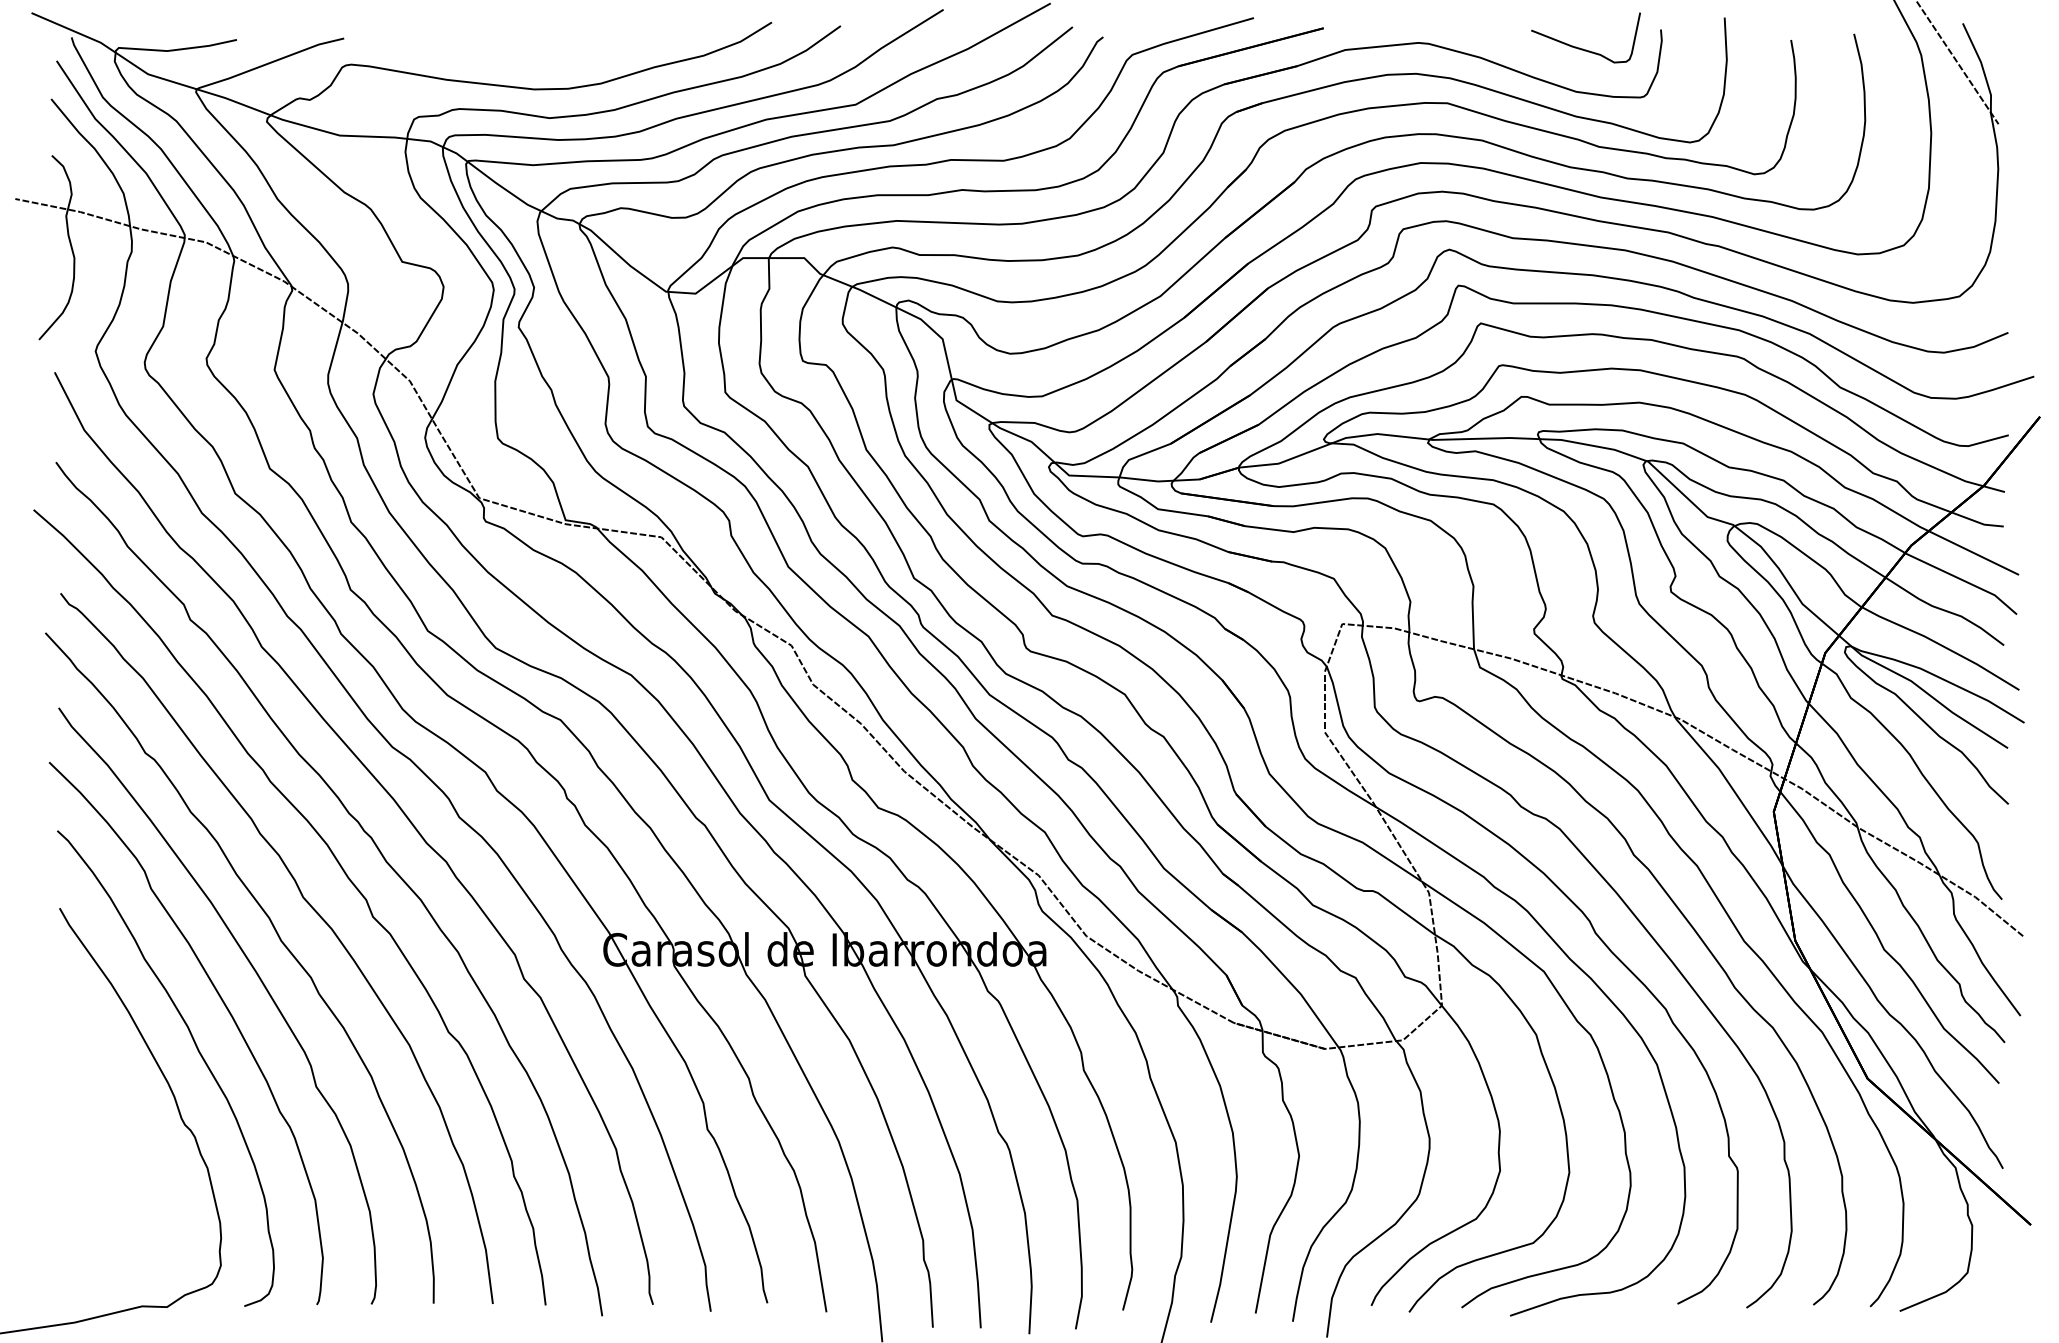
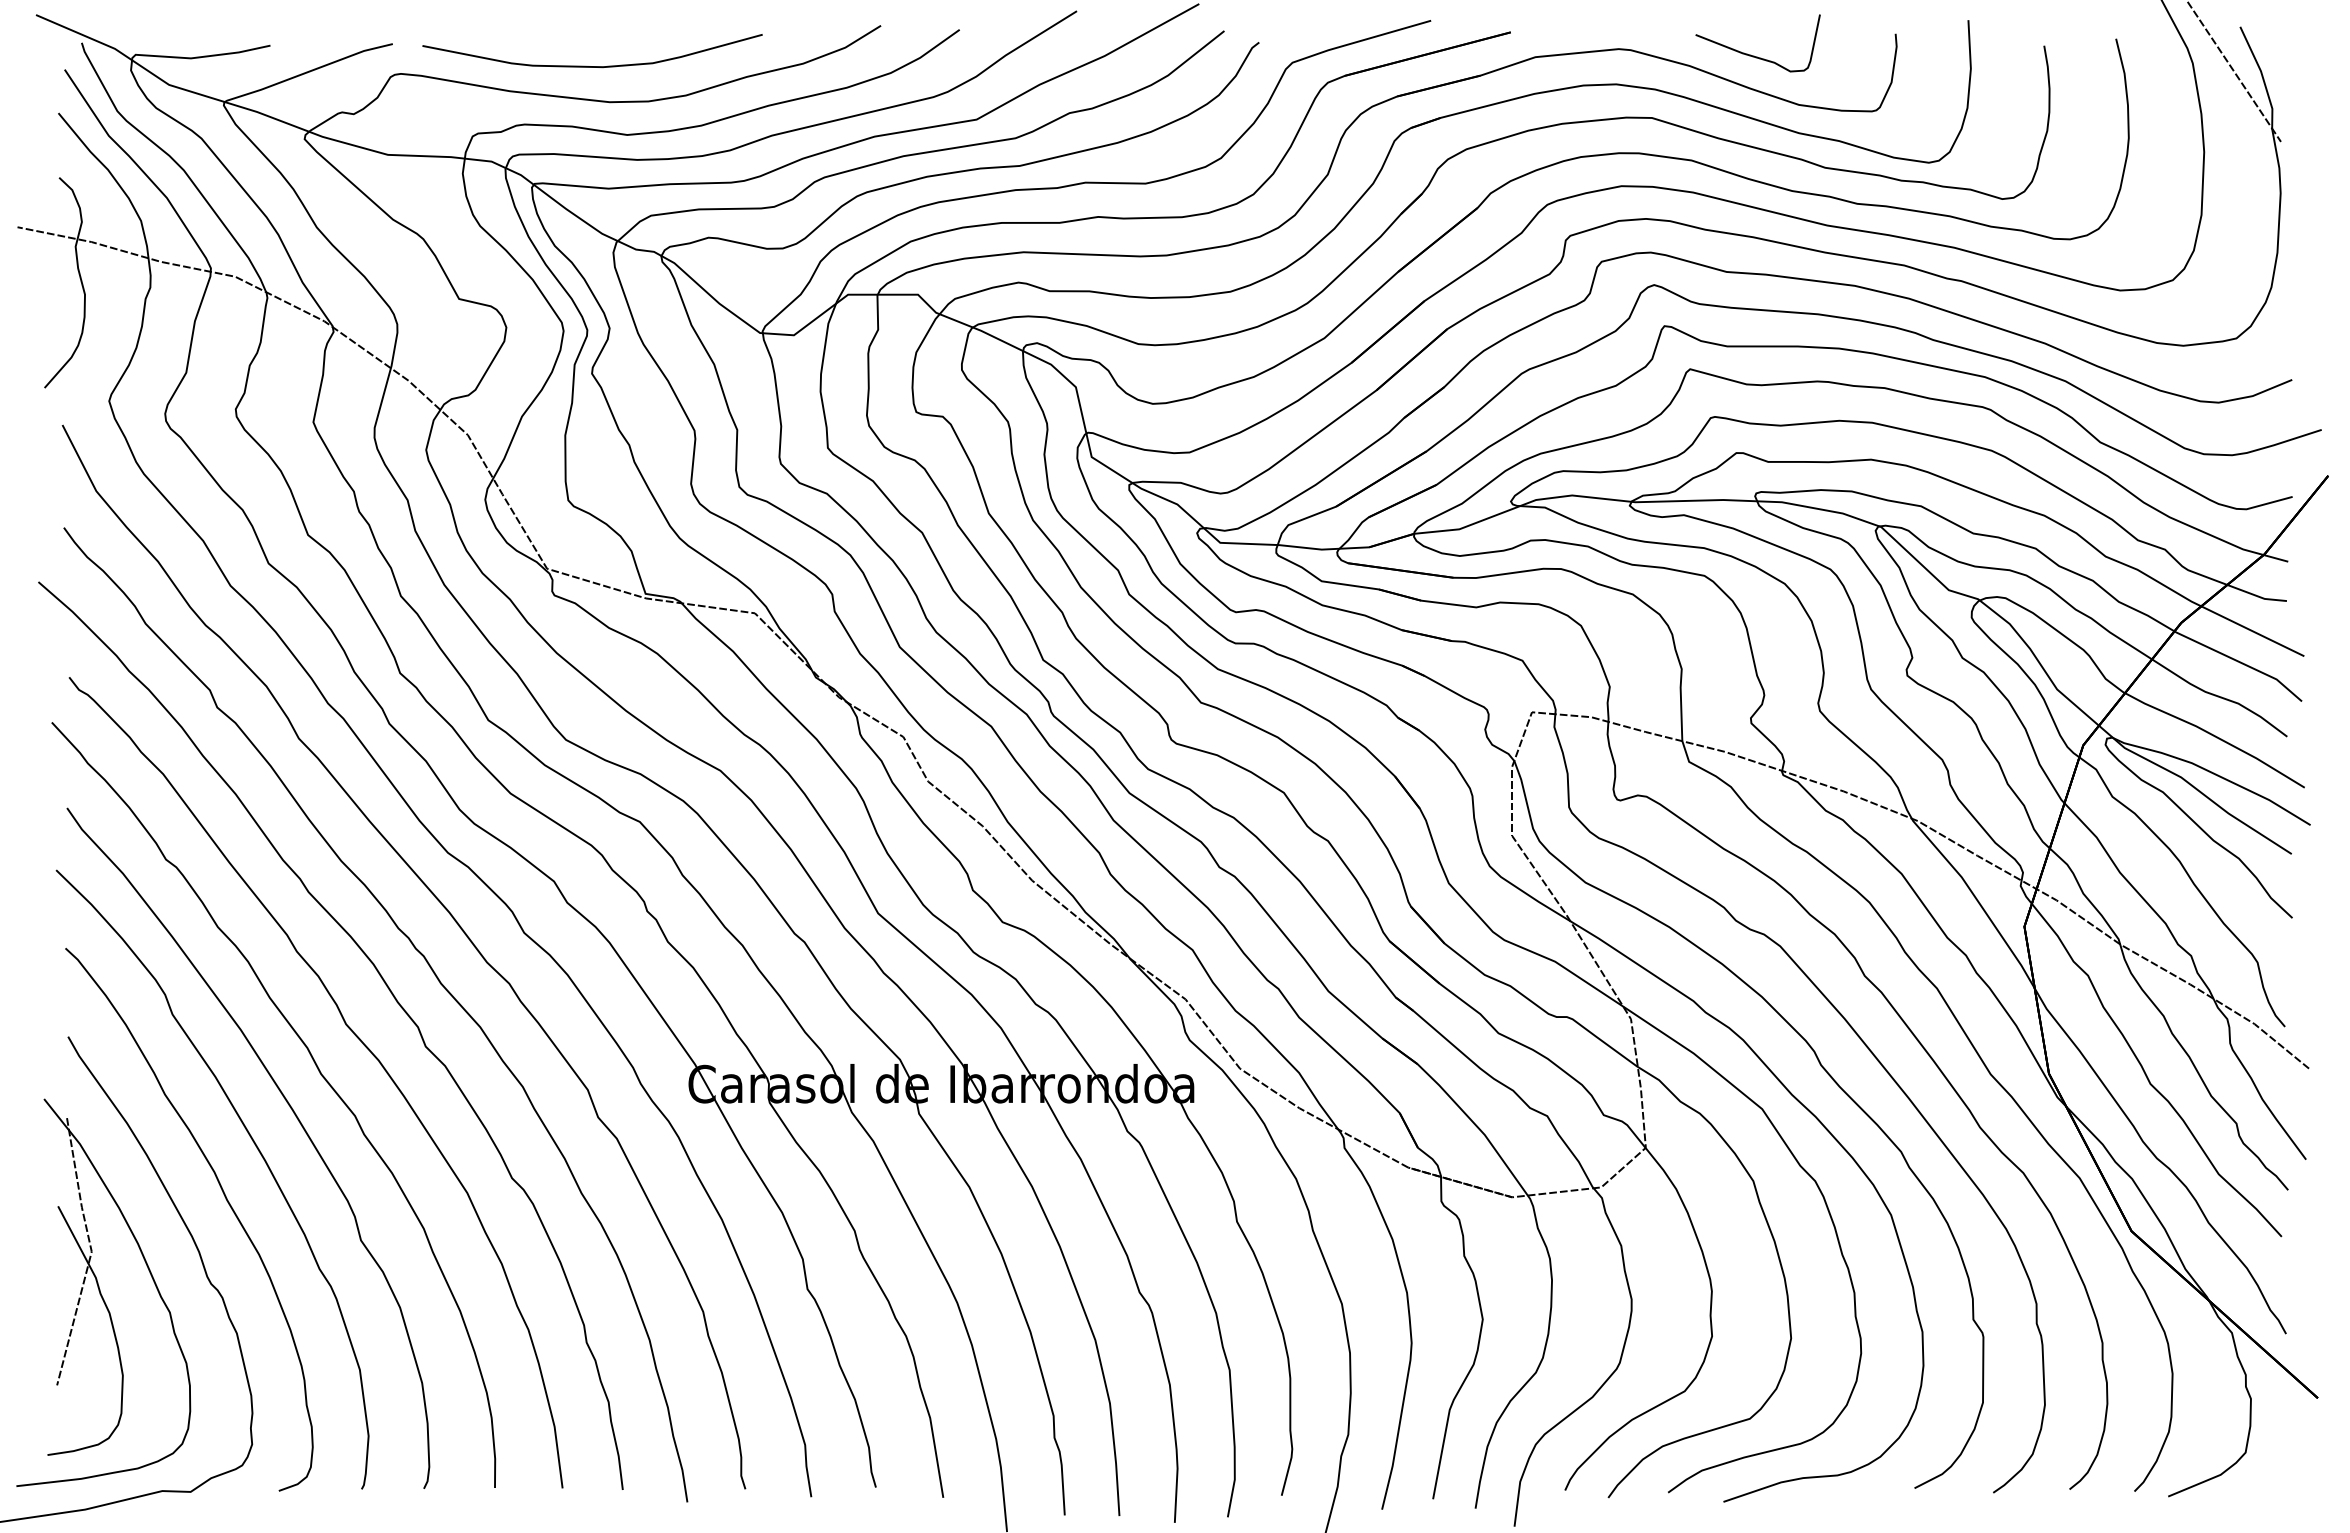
curve: (1582, 48) -> (1754, 55), moved
curve: (519, 58) -> (592, 66), added
part: (90, 1132) -> (103, 1292), added

